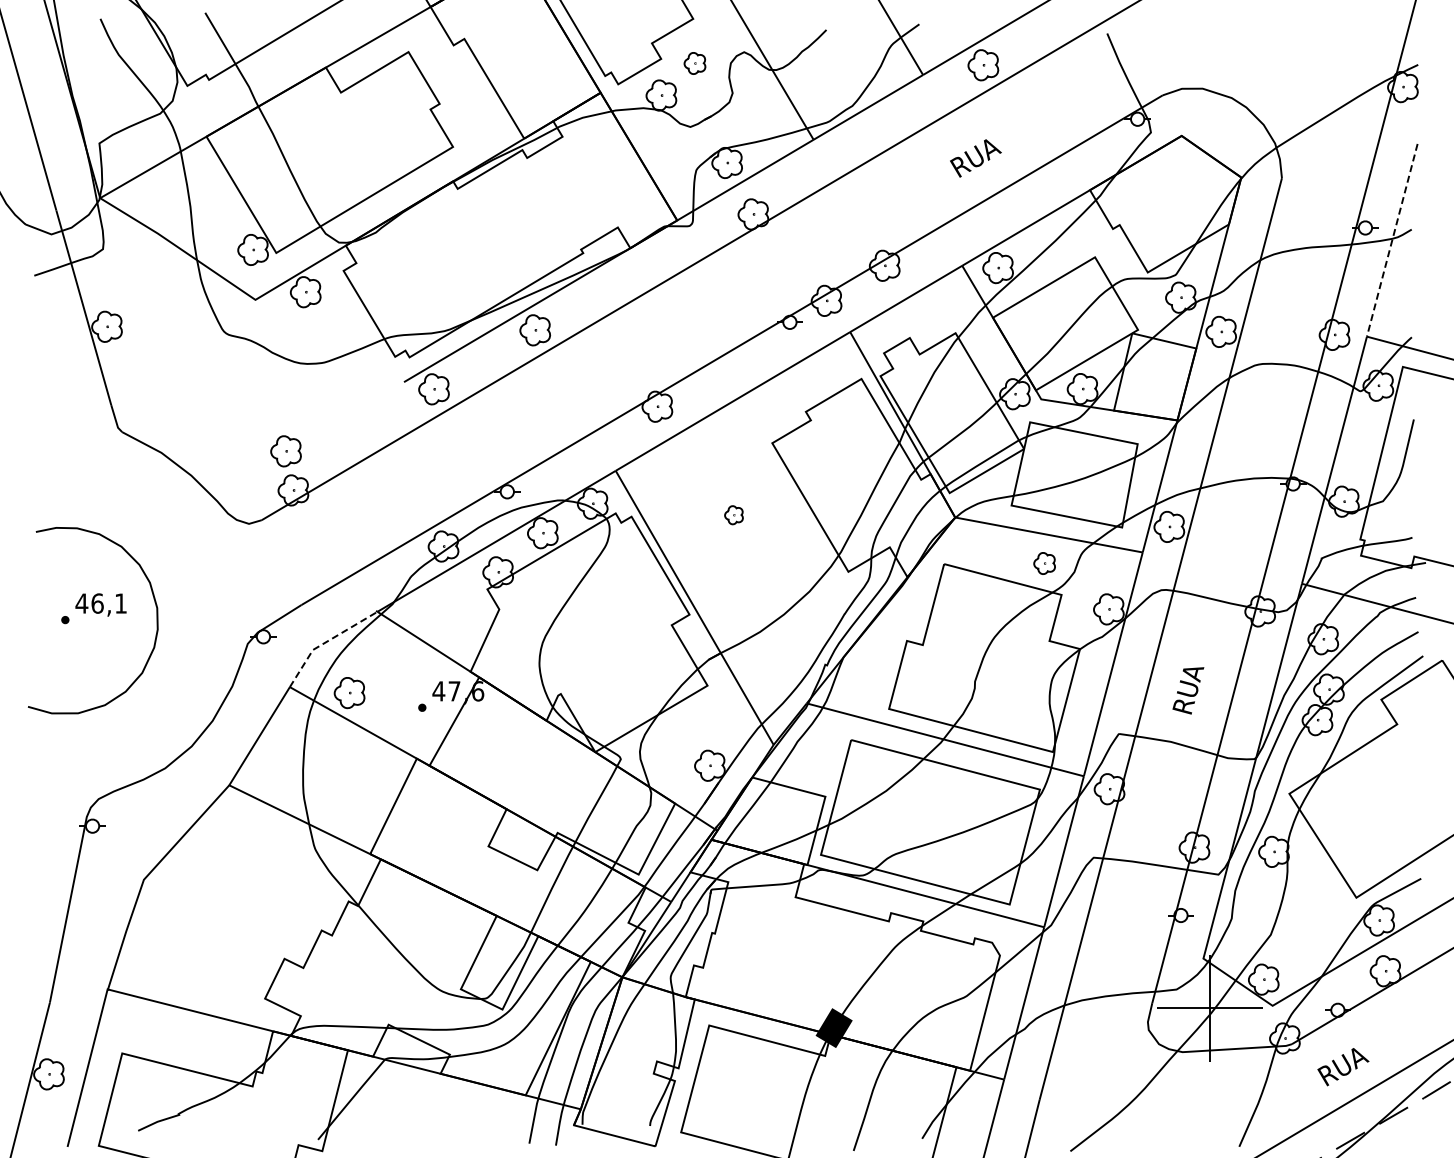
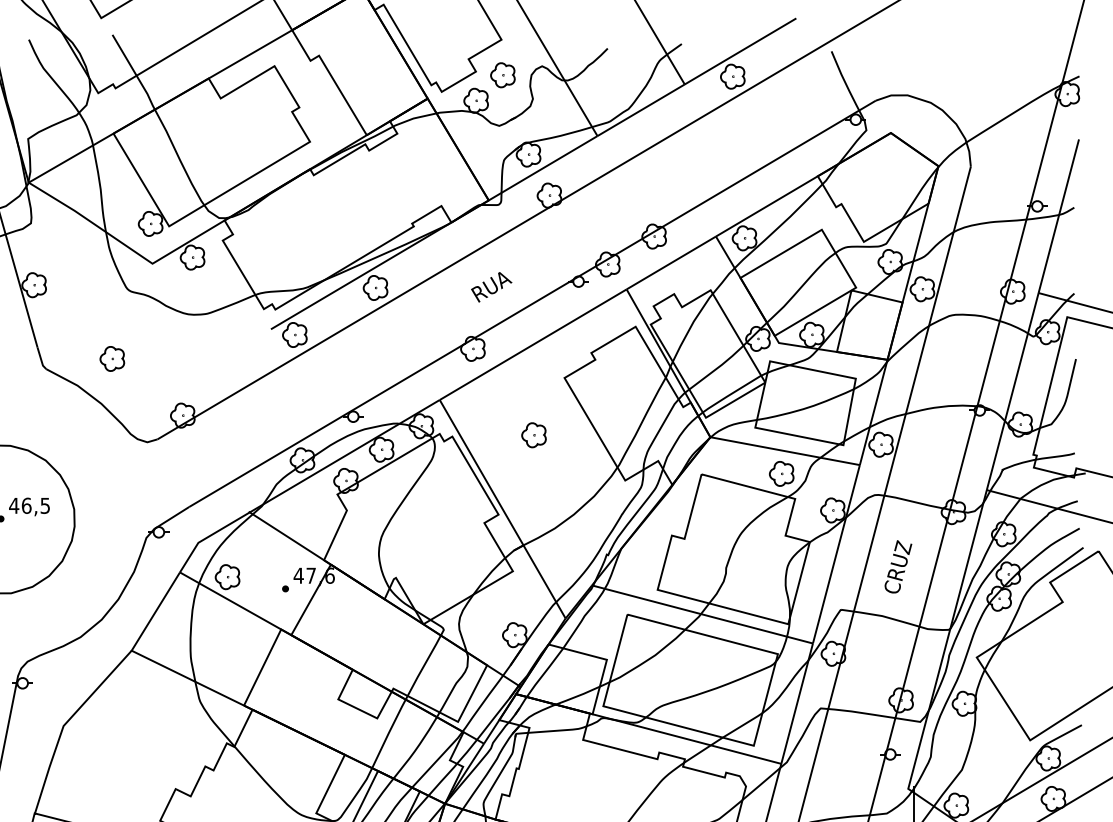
part: (694, 63) -> (502, 75), size x1.43
text: (975, 158) -> (491, 287), moved
line: (1392, 240) -> (1058, 216), dashed -> solid
part: (285, 451) -> (111, 359), moved
part: (733, 515) -> (533, 435), size x1.67
part: (1044, 563) -> (781, 473), size x1.43
text: (120, 603) -> (44, 505), 46,1 -> 46,5
line: (325, 642) -> (208, 536), dashed -> solid
text: (1190, 680) -> (897, 567), RUA -> CRUZ

